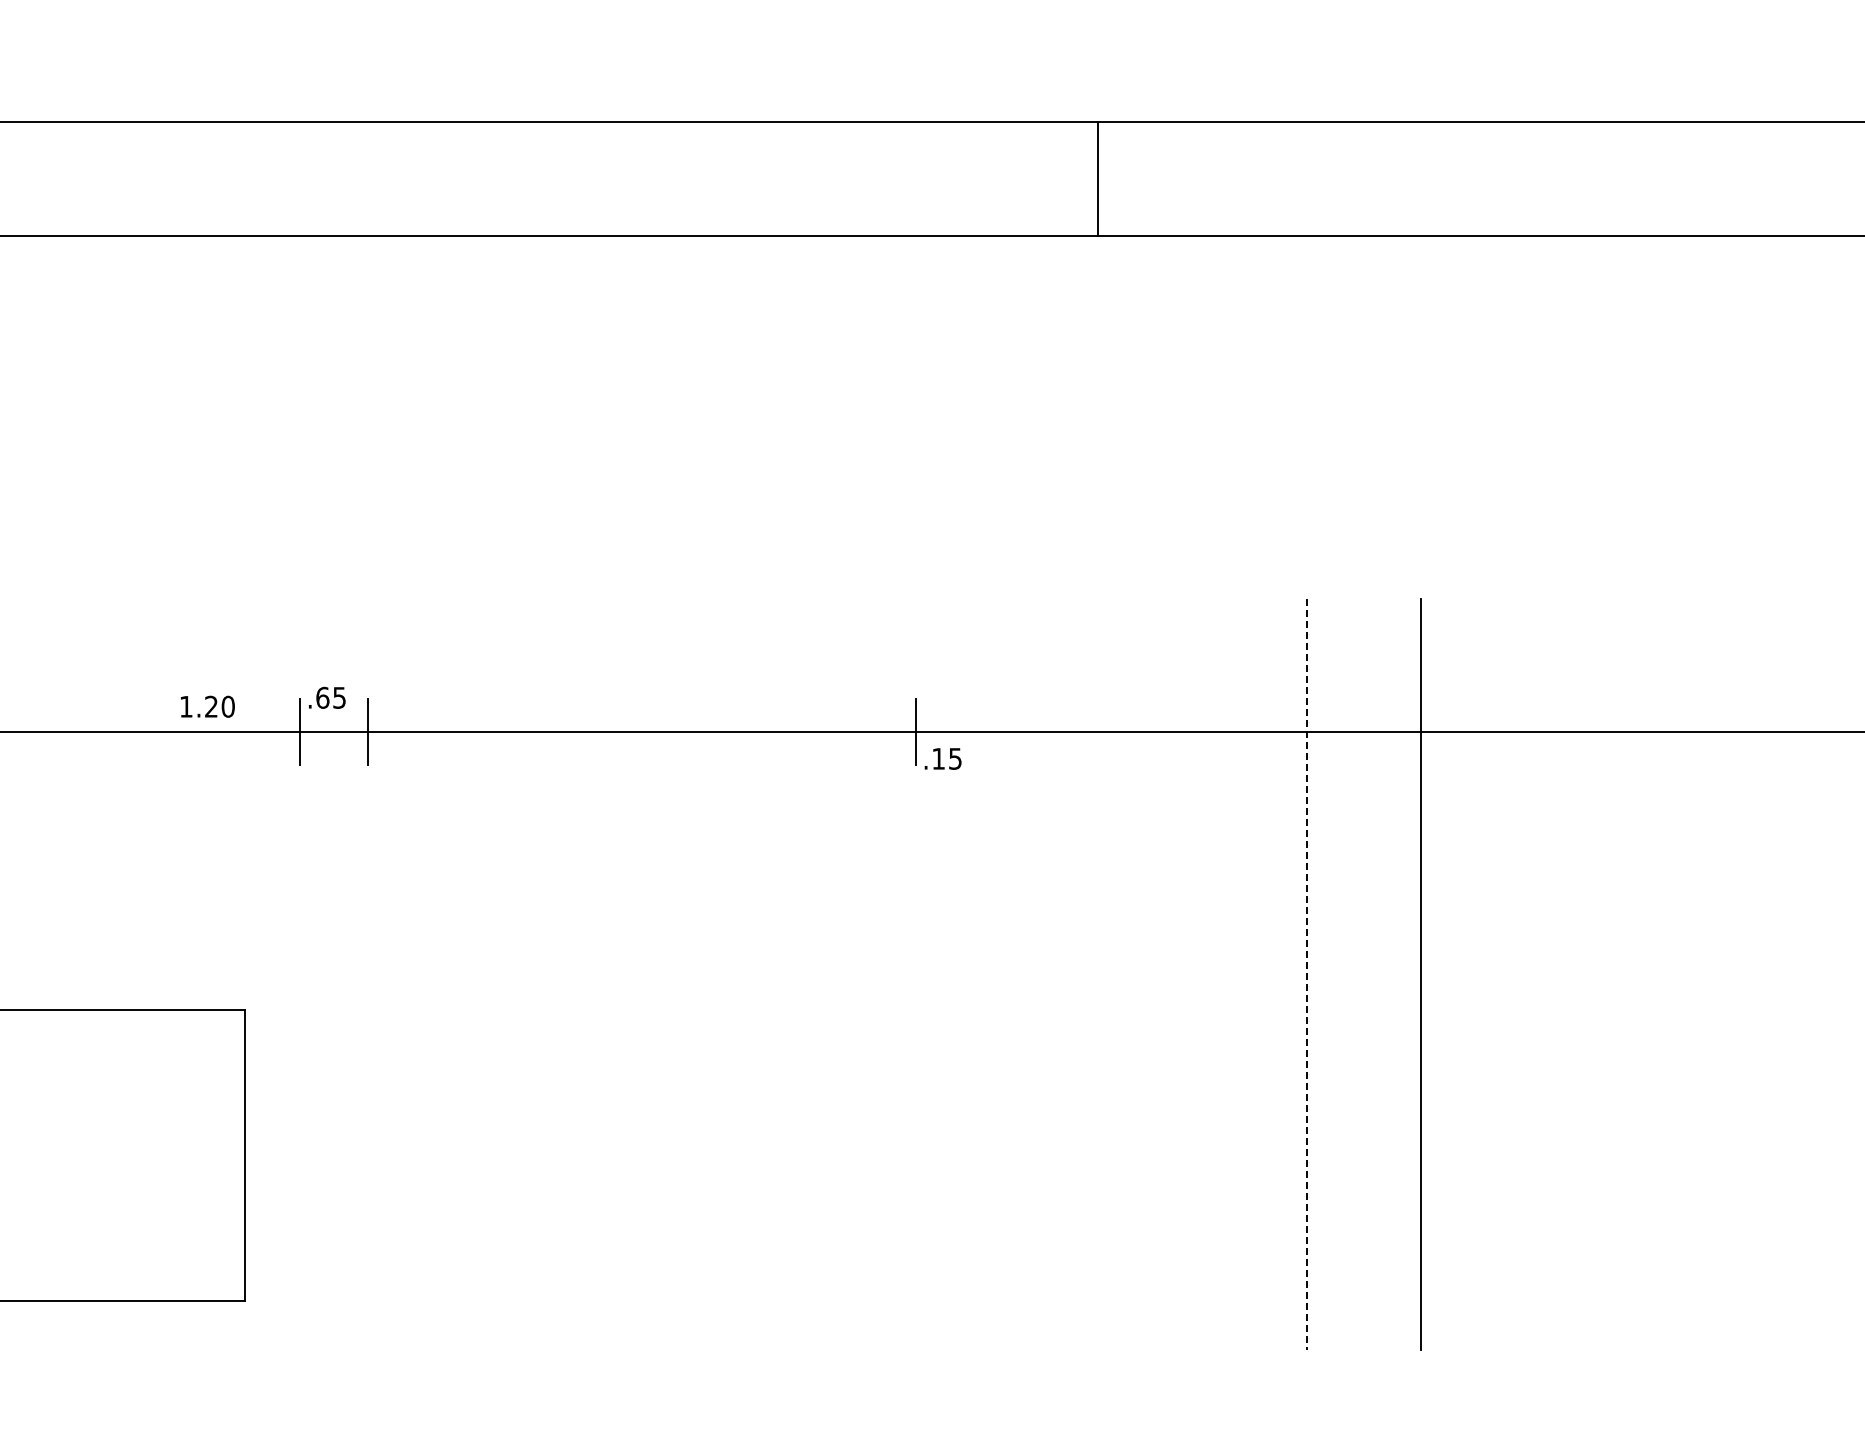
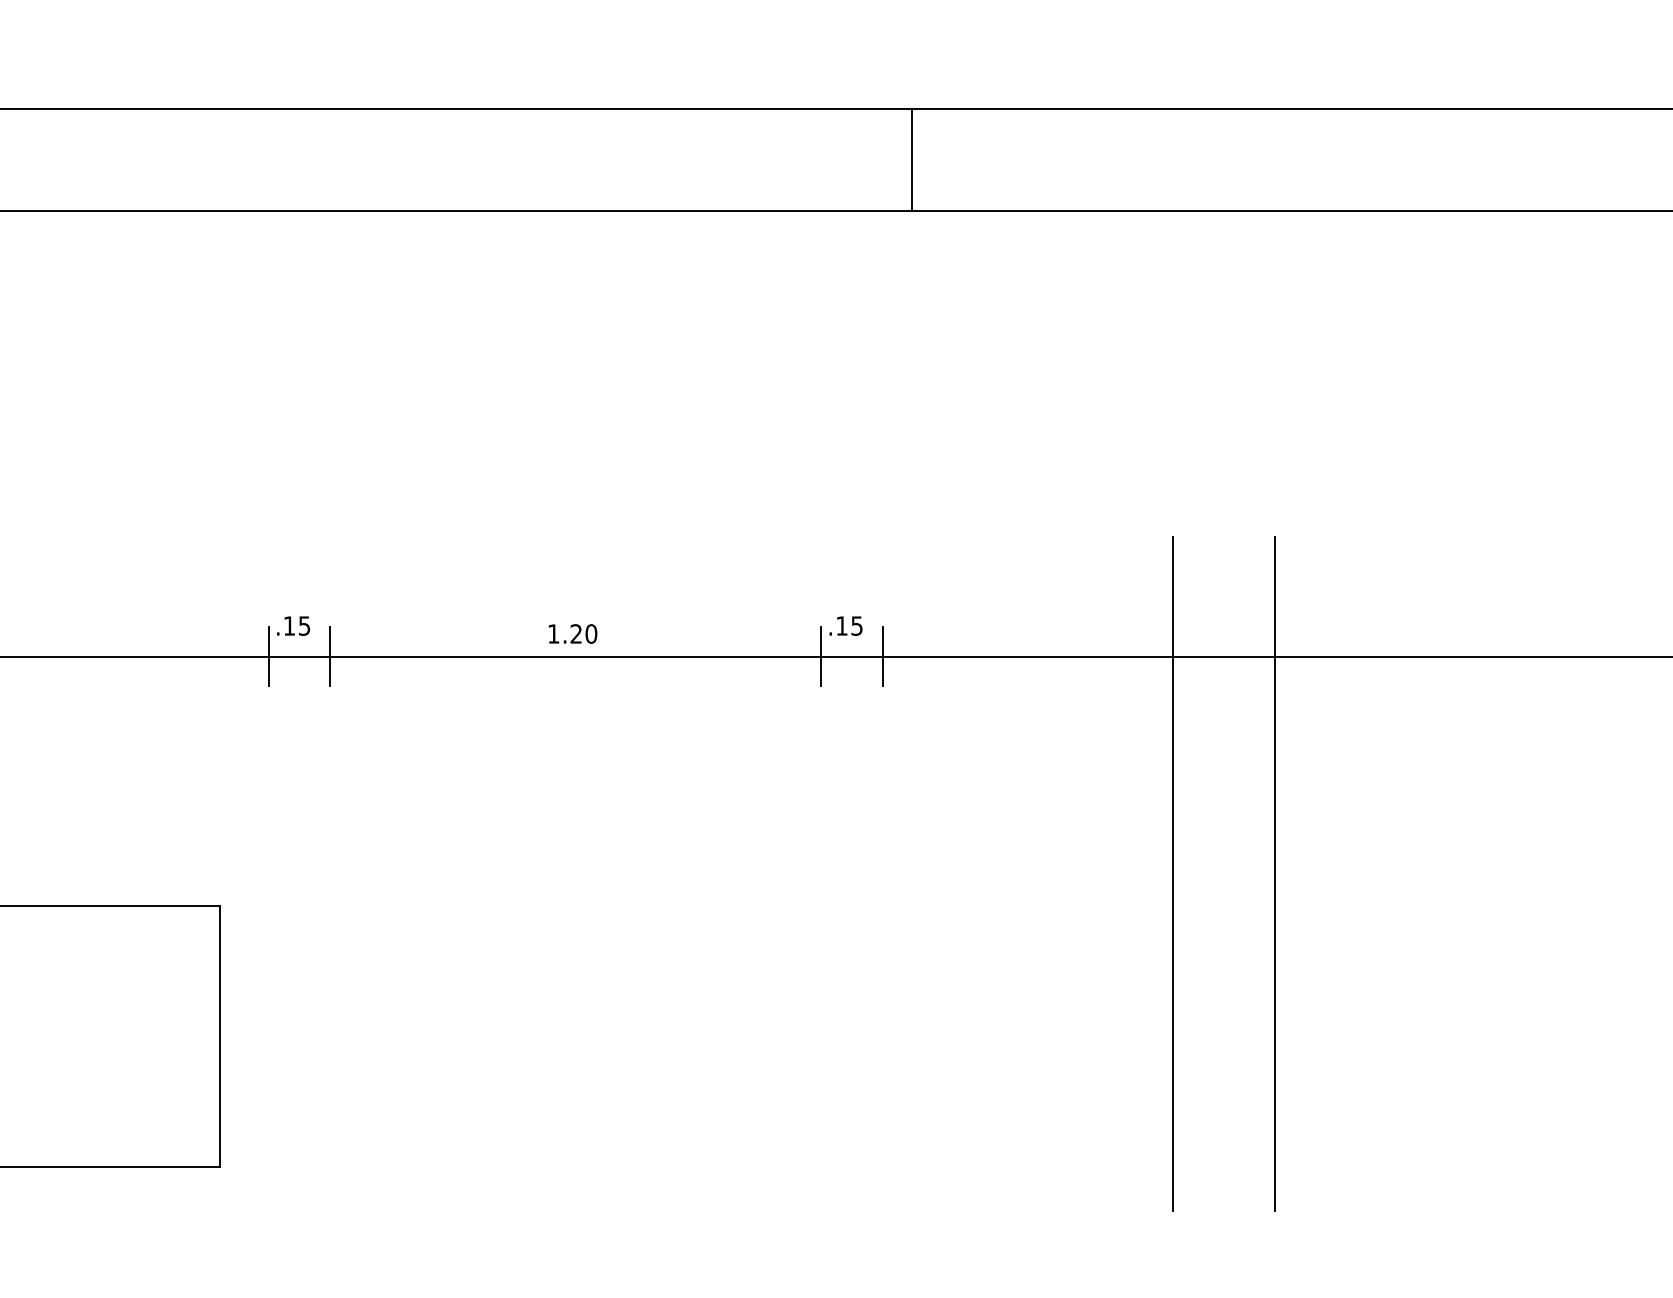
line: (1097, 178) -> (911, 160), moved
text: (322, 697) -> (289, 625), .65 -> .15
text: (207, 706) -> (572, 633), moved
line: (984, 732) -> (883, 657), added
text: (942, 758) -> (845, 625), moved
line: (1307, 974) -> (1172, 874), dashed -> solid

